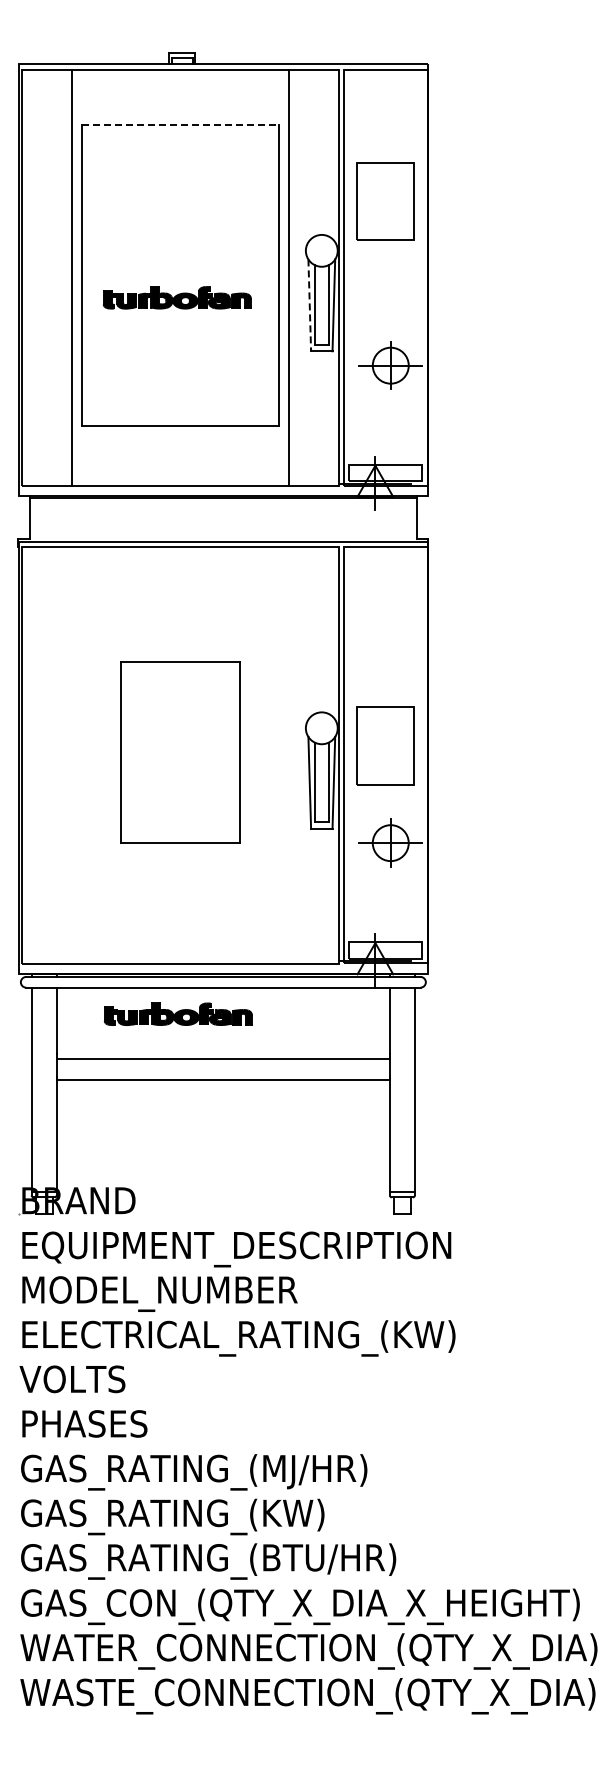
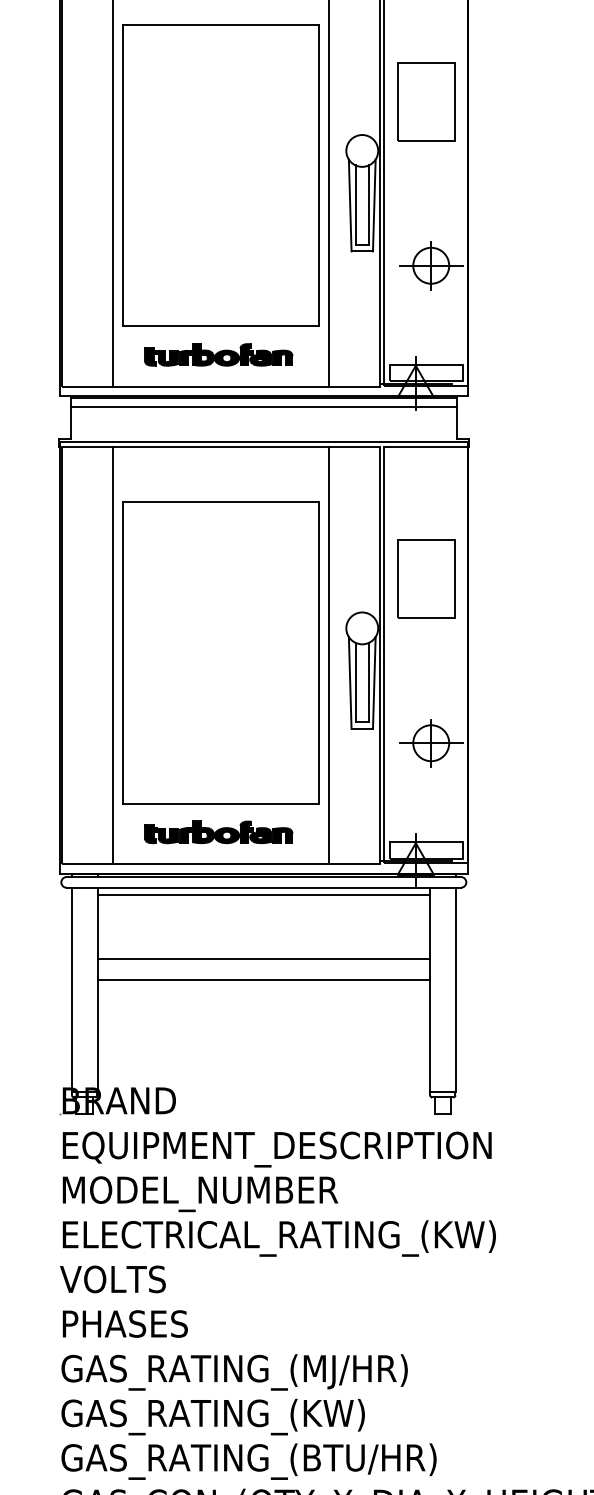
line: (181, 124) -> (221, 24), dashed -> solid
part: (177, 297) -> (218, 354), moved
line: (309, 305) -> (349, 205), dashed -> solid
line: (223, 506) -> (263, 406), added
part: (385, 745) -> (425, 578), moved
part: (180, 752) -> (220, 652), size x1.67
line: (72, 755) -> (112, 655), added
line: (289, 755) -> (329, 655), added
line: (223, 995) -> (263, 895), added
part: (177, 1013) -> (217, 831), moved

